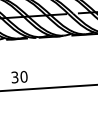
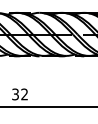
text: (23, 76) -> (24, 94), 30 -> 32

